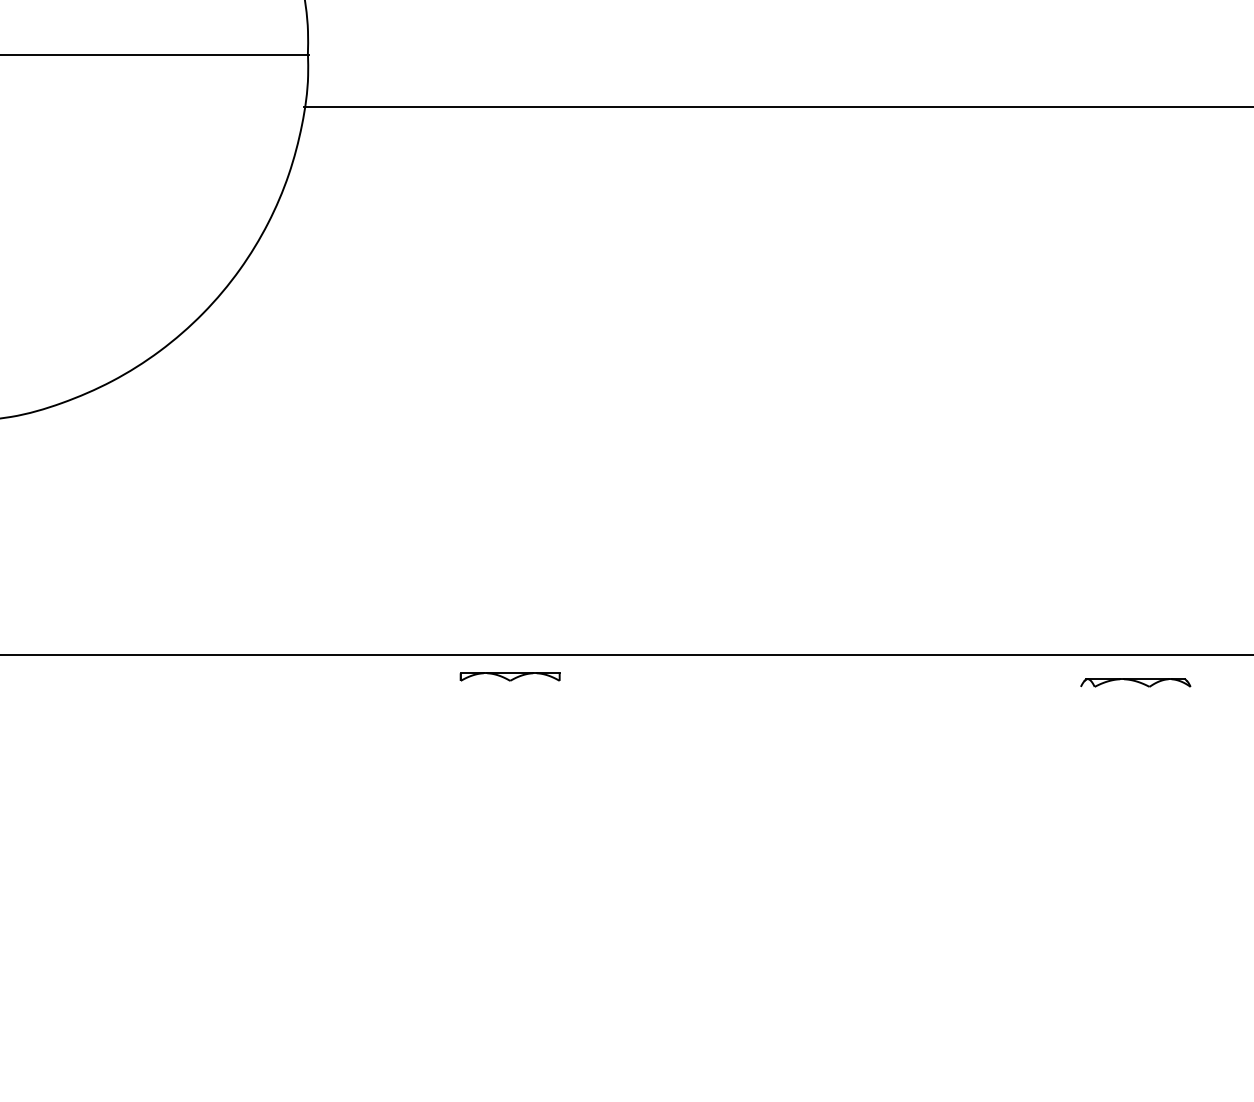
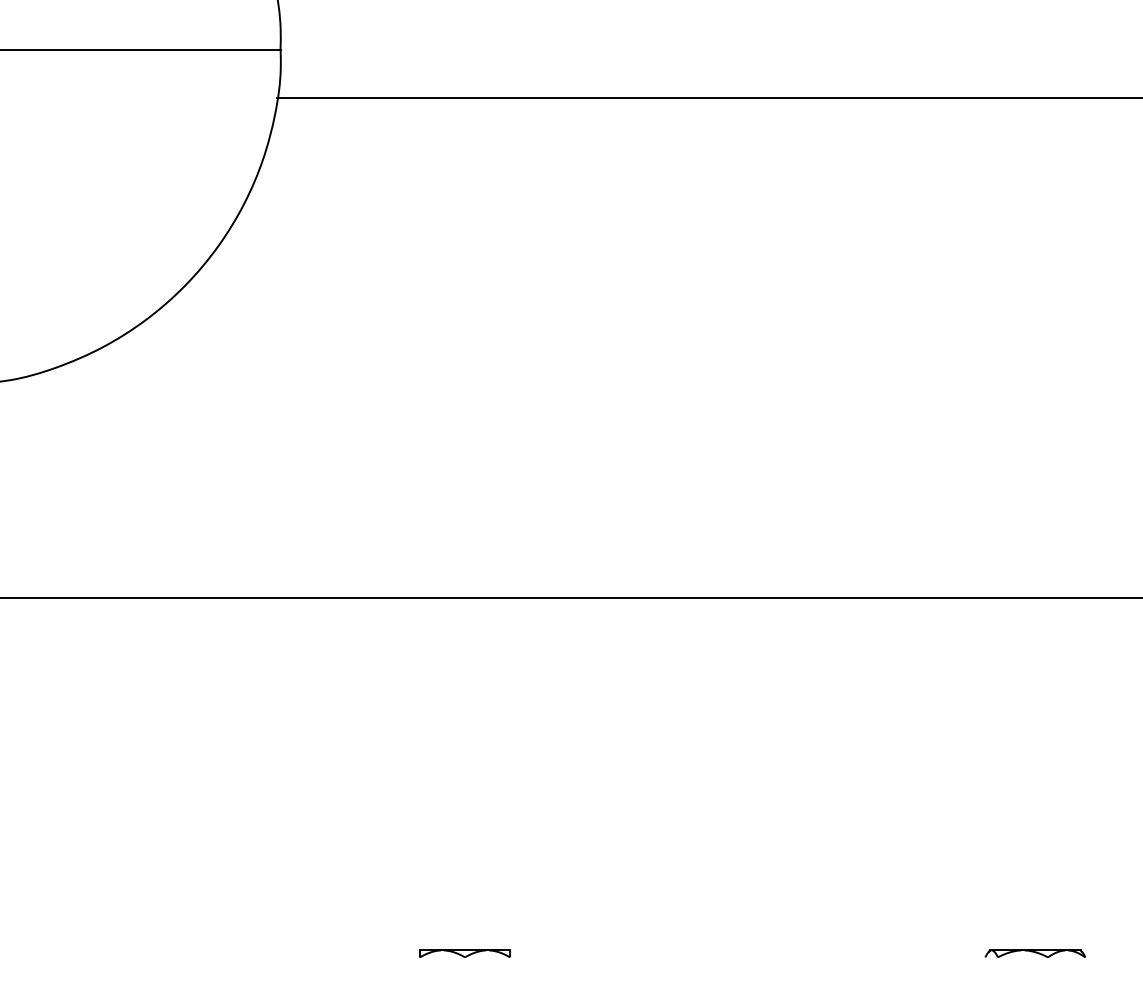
part: (509, 676) -> (464, 953), moved
part: (1135, 682) -> (1035, 953), moved

